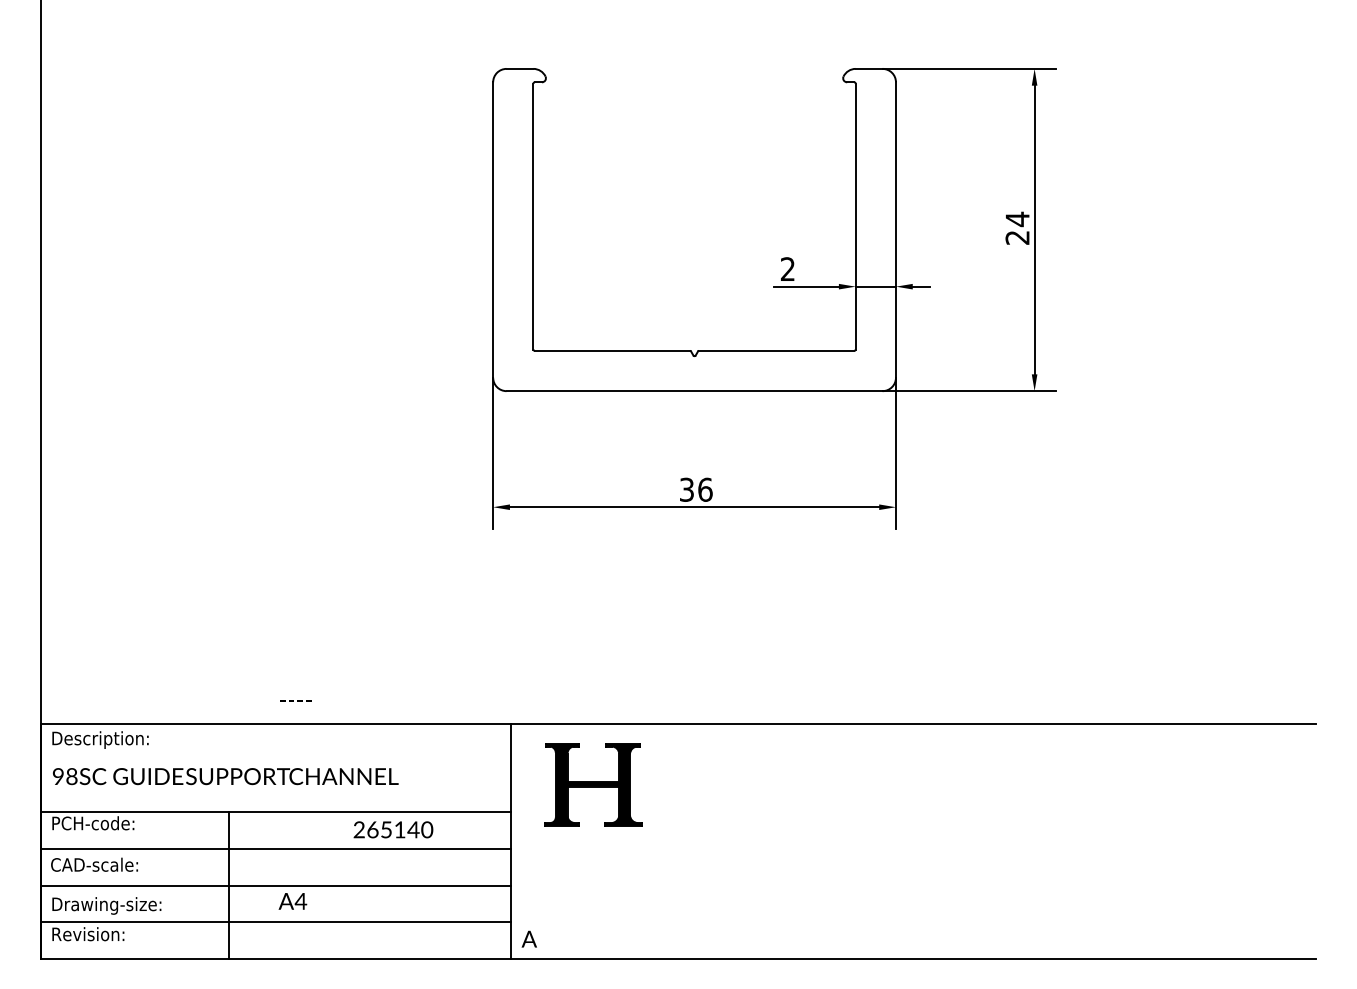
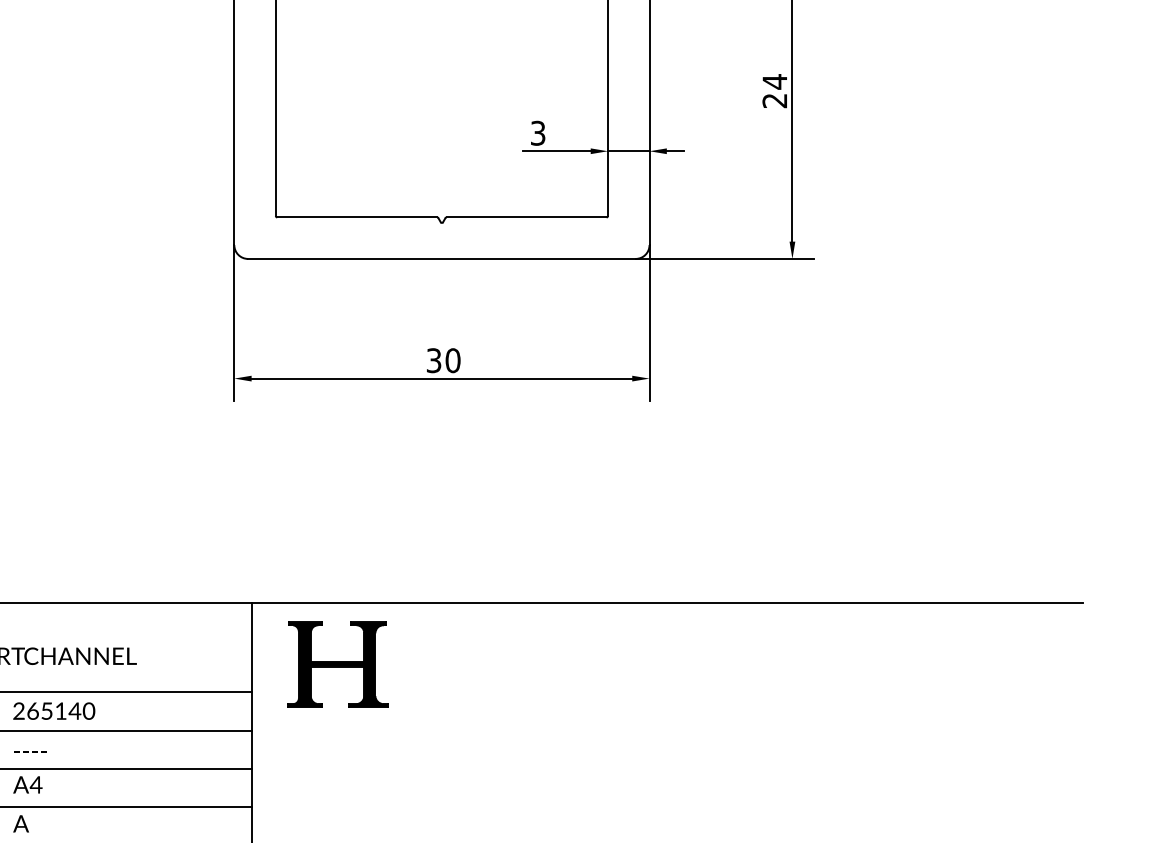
text: (787, 269) -> (537, 133), 2 -> 3
text: (705, 489) -> (453, 360), 36 -> 30
text: (295, 700) -> (30, 751), moved
text: (393, 829) -> (54, 710), moved
text: (528, 938) -> (20, 823), moved

